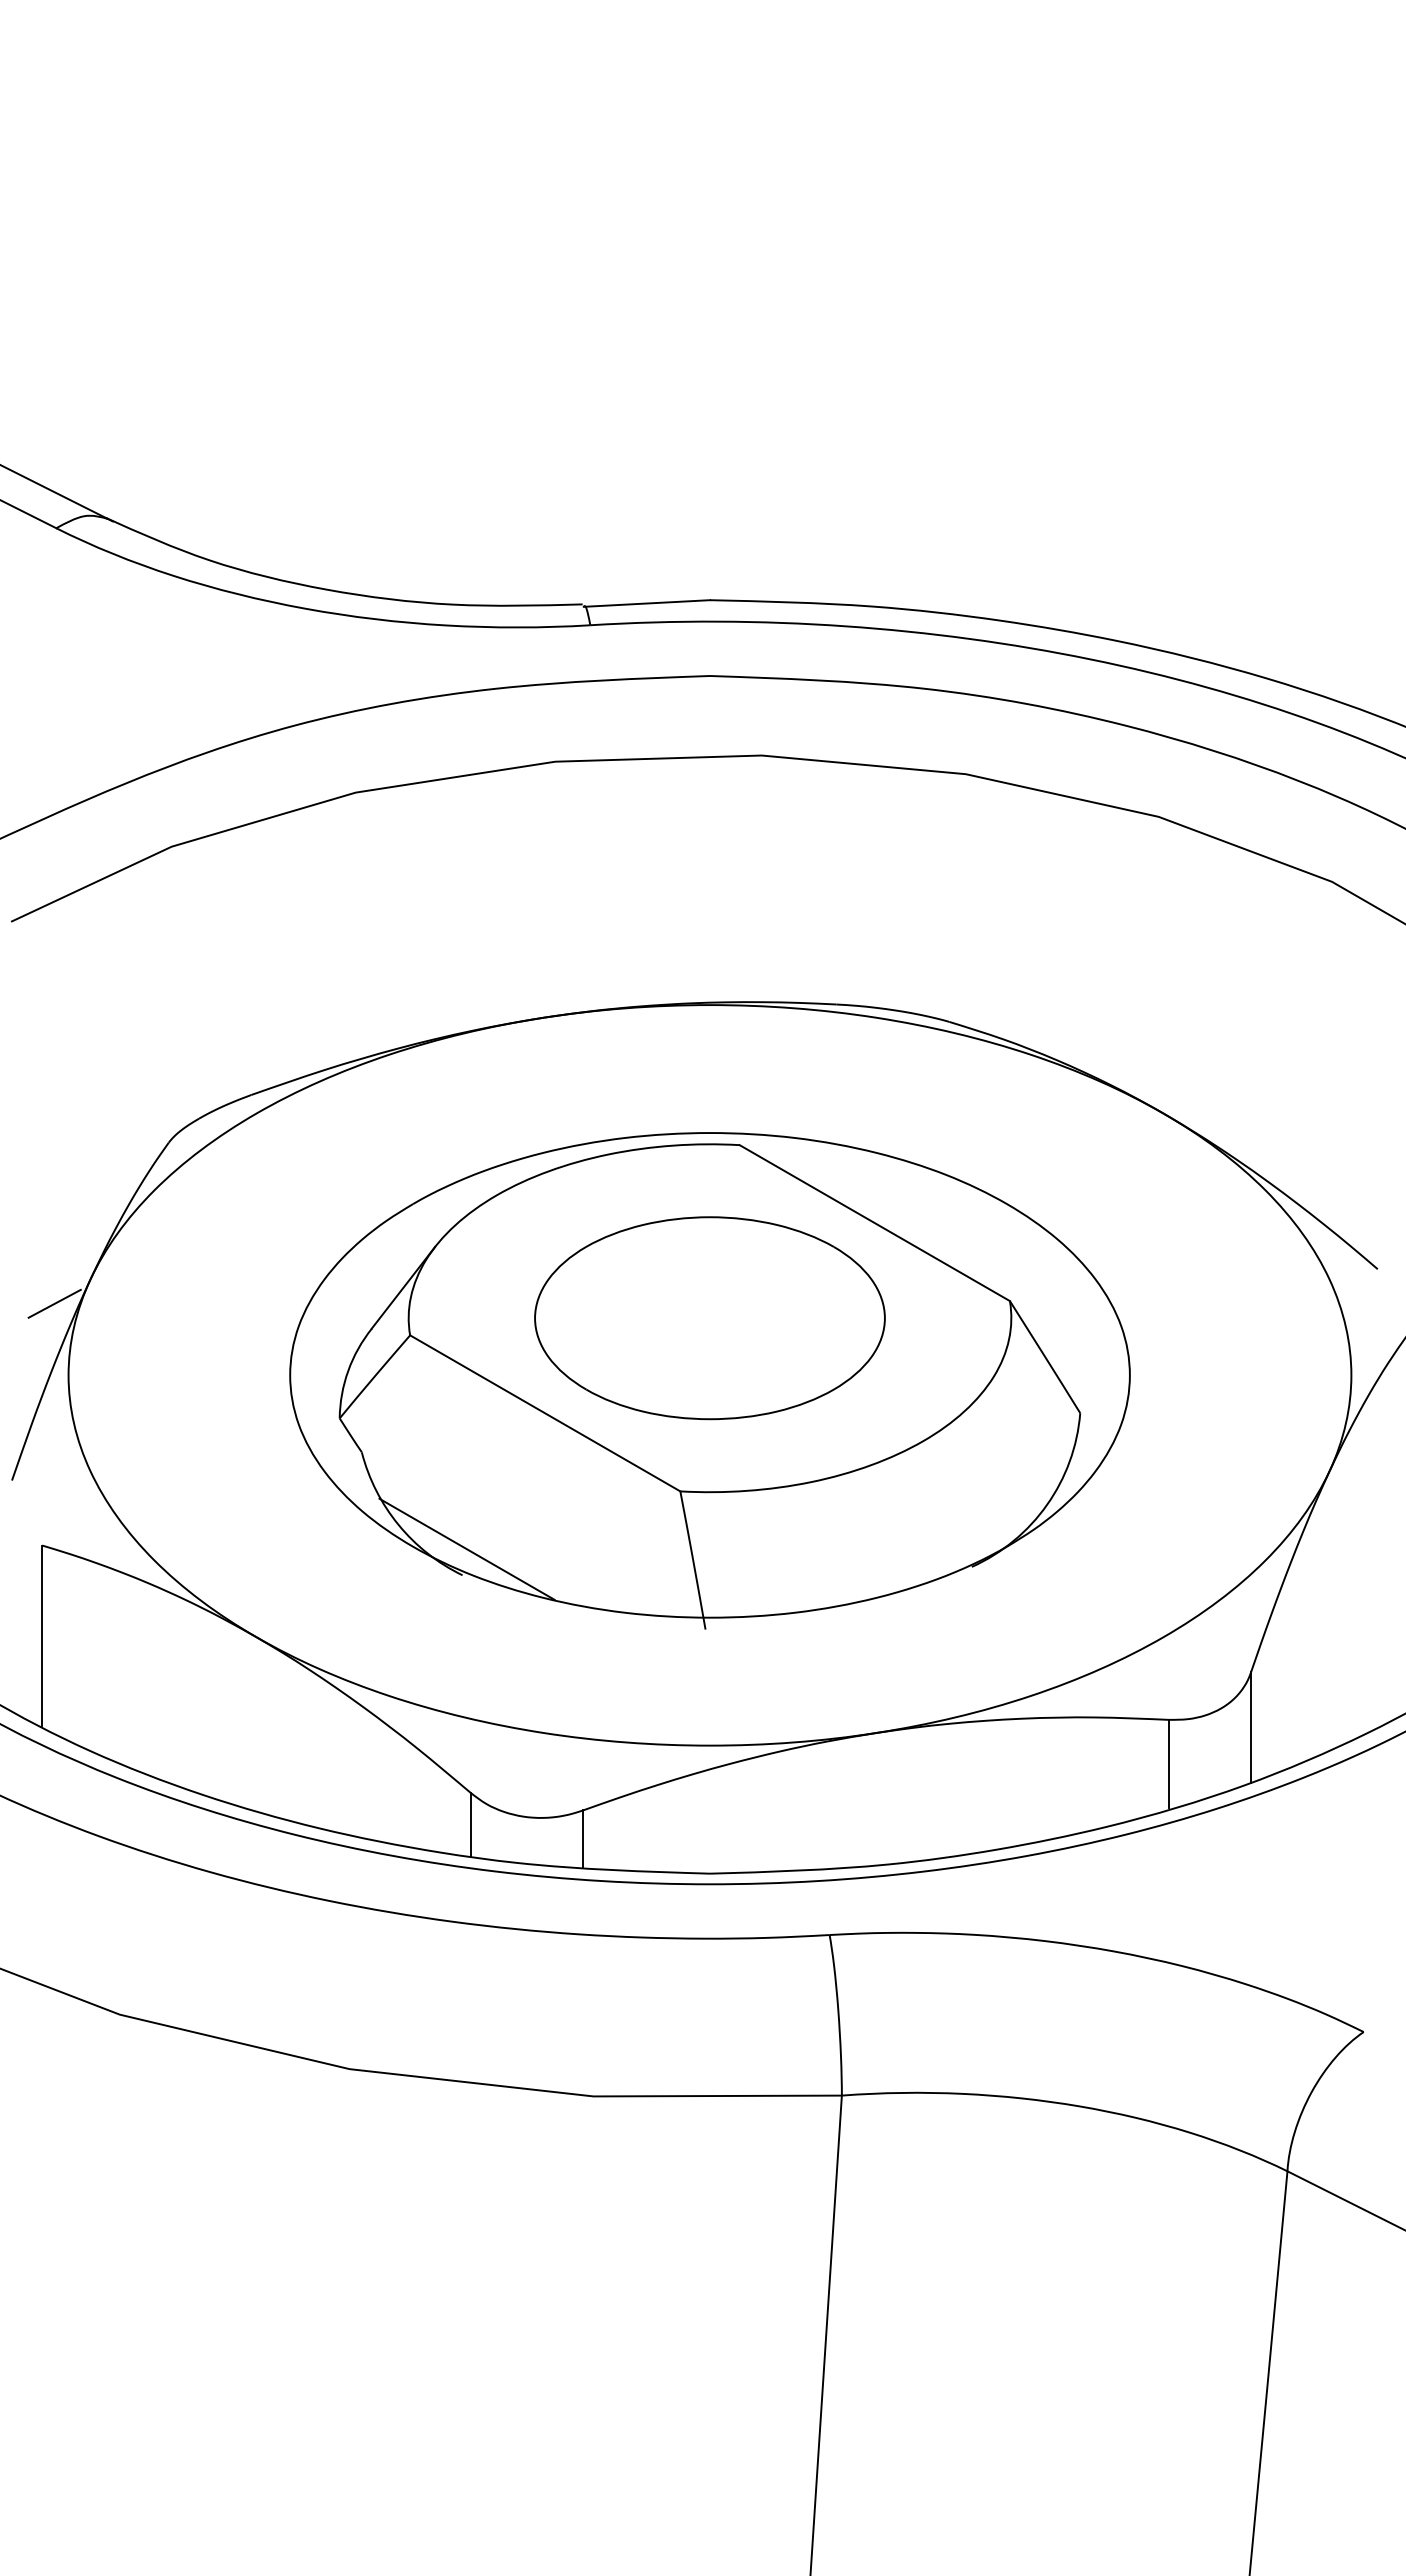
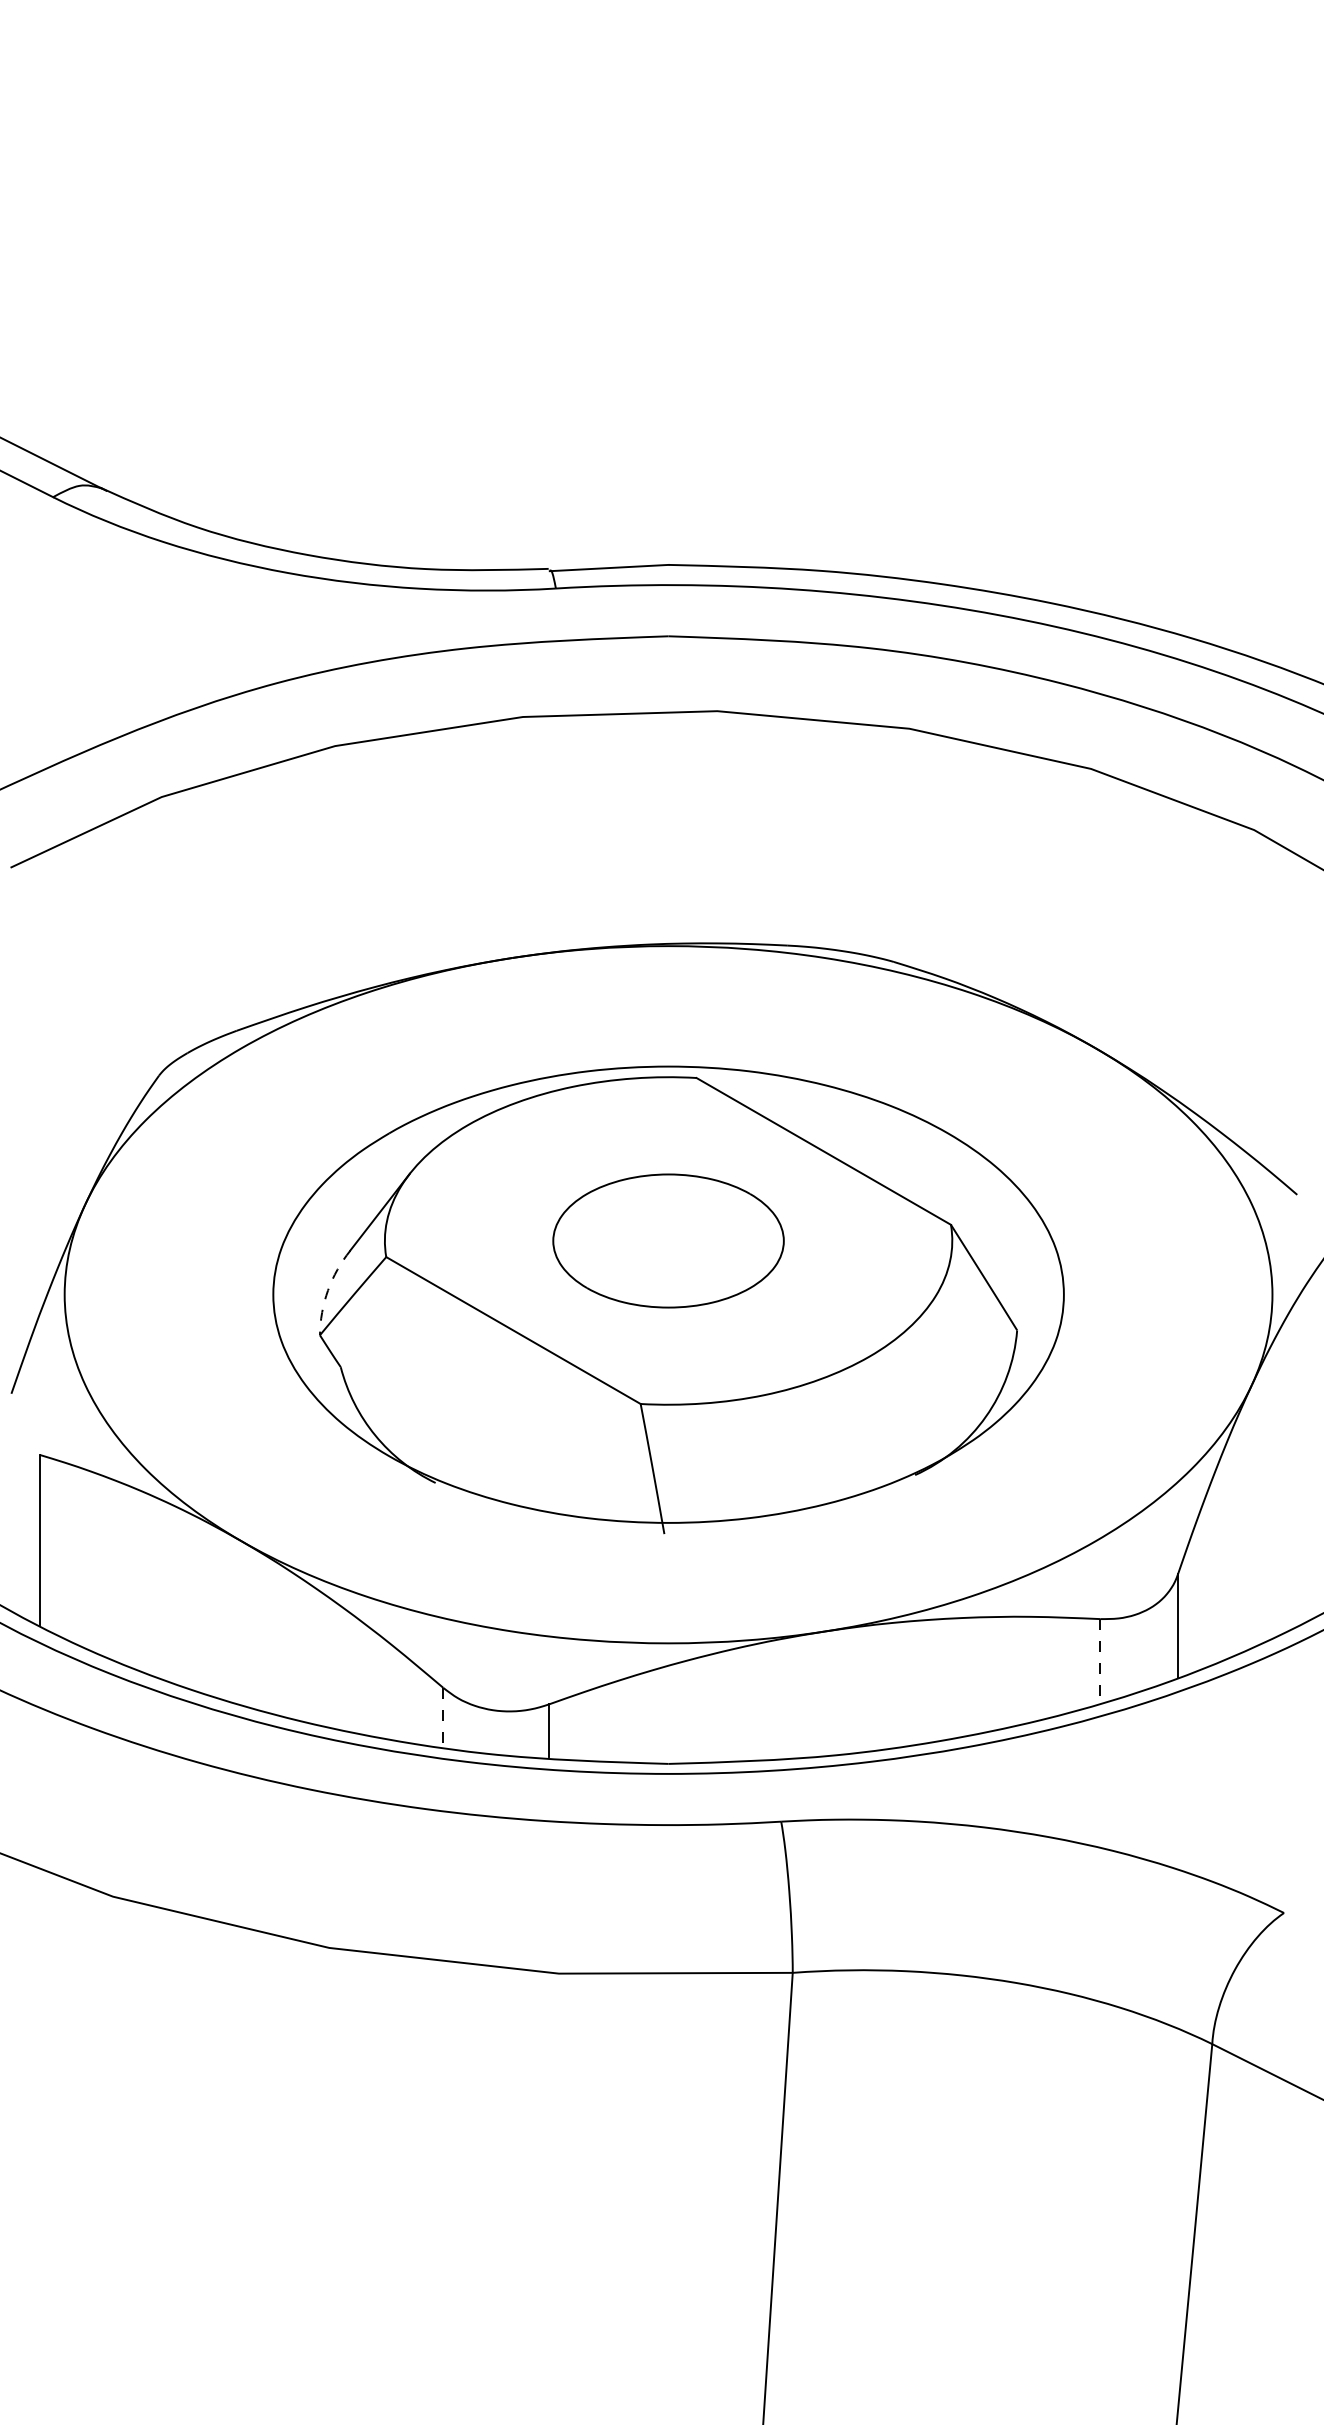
line: (54, 1303) -> (51, 1227), removed
part: (709, 1318) -> (668, 1241), size x0.7
arc: (348, 1370) -> (328, 1290), solid -> dashed
line: (466, 1548) -> (439, 1457), removed
line: (1168, 1764) -> (1100, 1661), solid -> dashed
line: (470, 1824) -> (443, 1717), solid -> dashed

